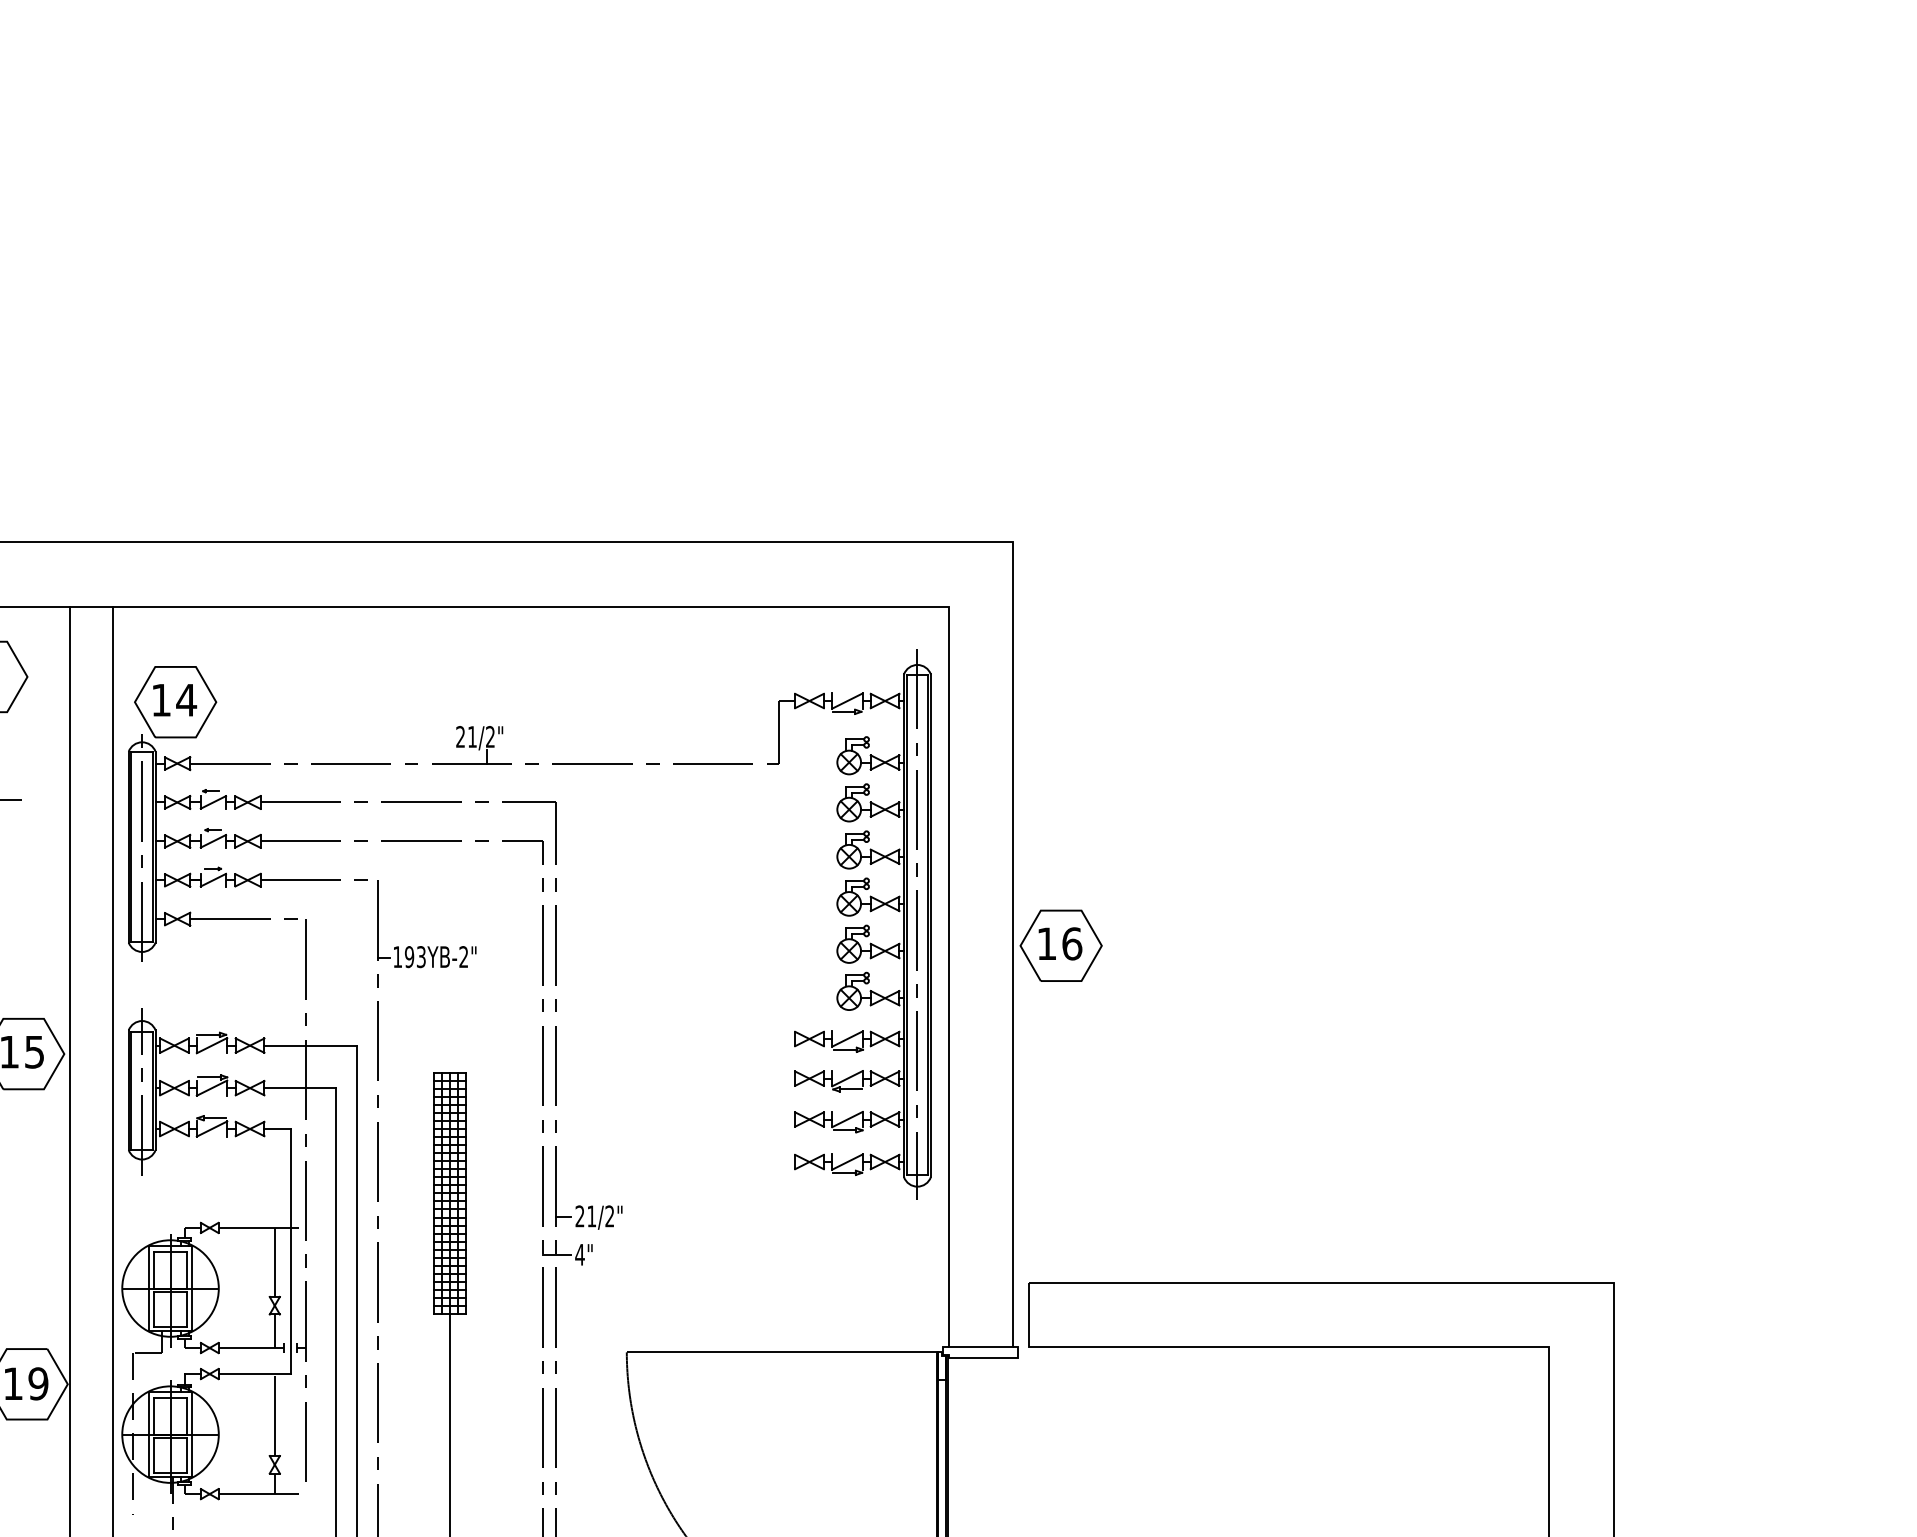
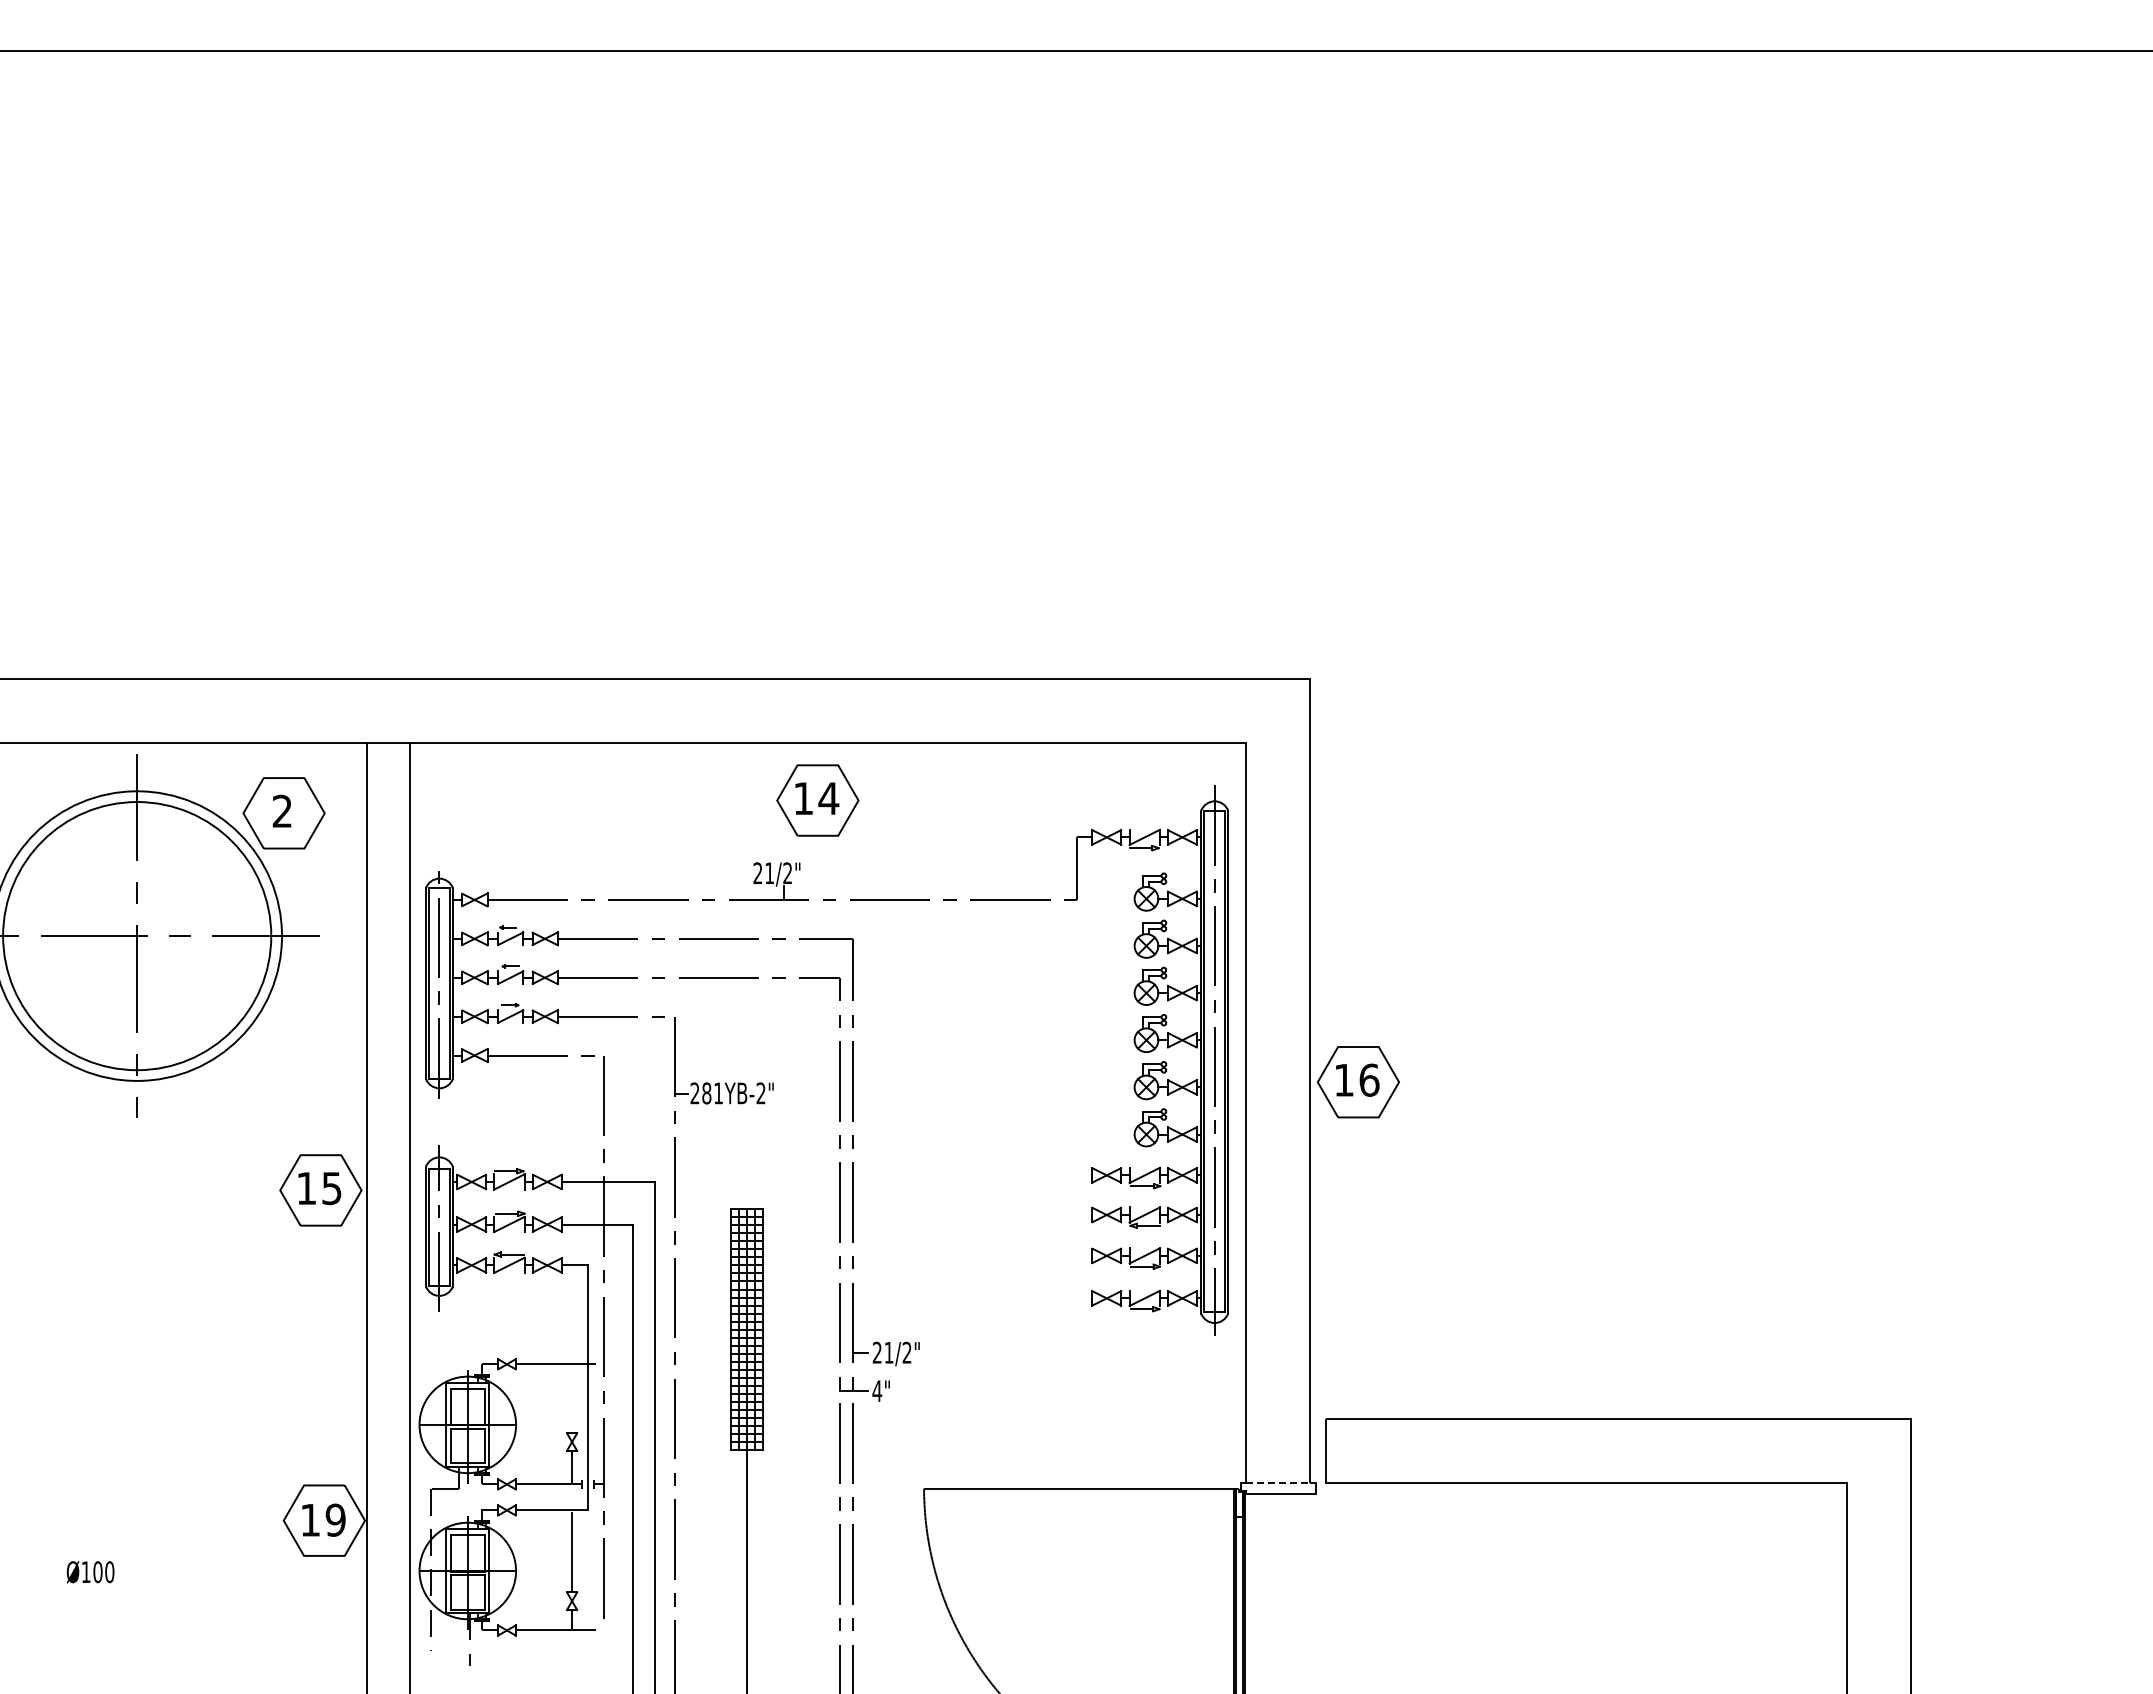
part: (175, 702) -> (817, 800), moved
text: (409, 957) -> (706, 1093), 193YB-2" -> 281YB-2"
line: (275, 1262) -> (572, 1398), removed
line: (981, 1347) -> (1278, 1483), solid -> dashed

